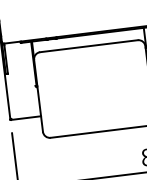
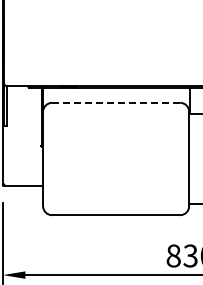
line: (88, 46) -> (115, 102), solid -> dashed

